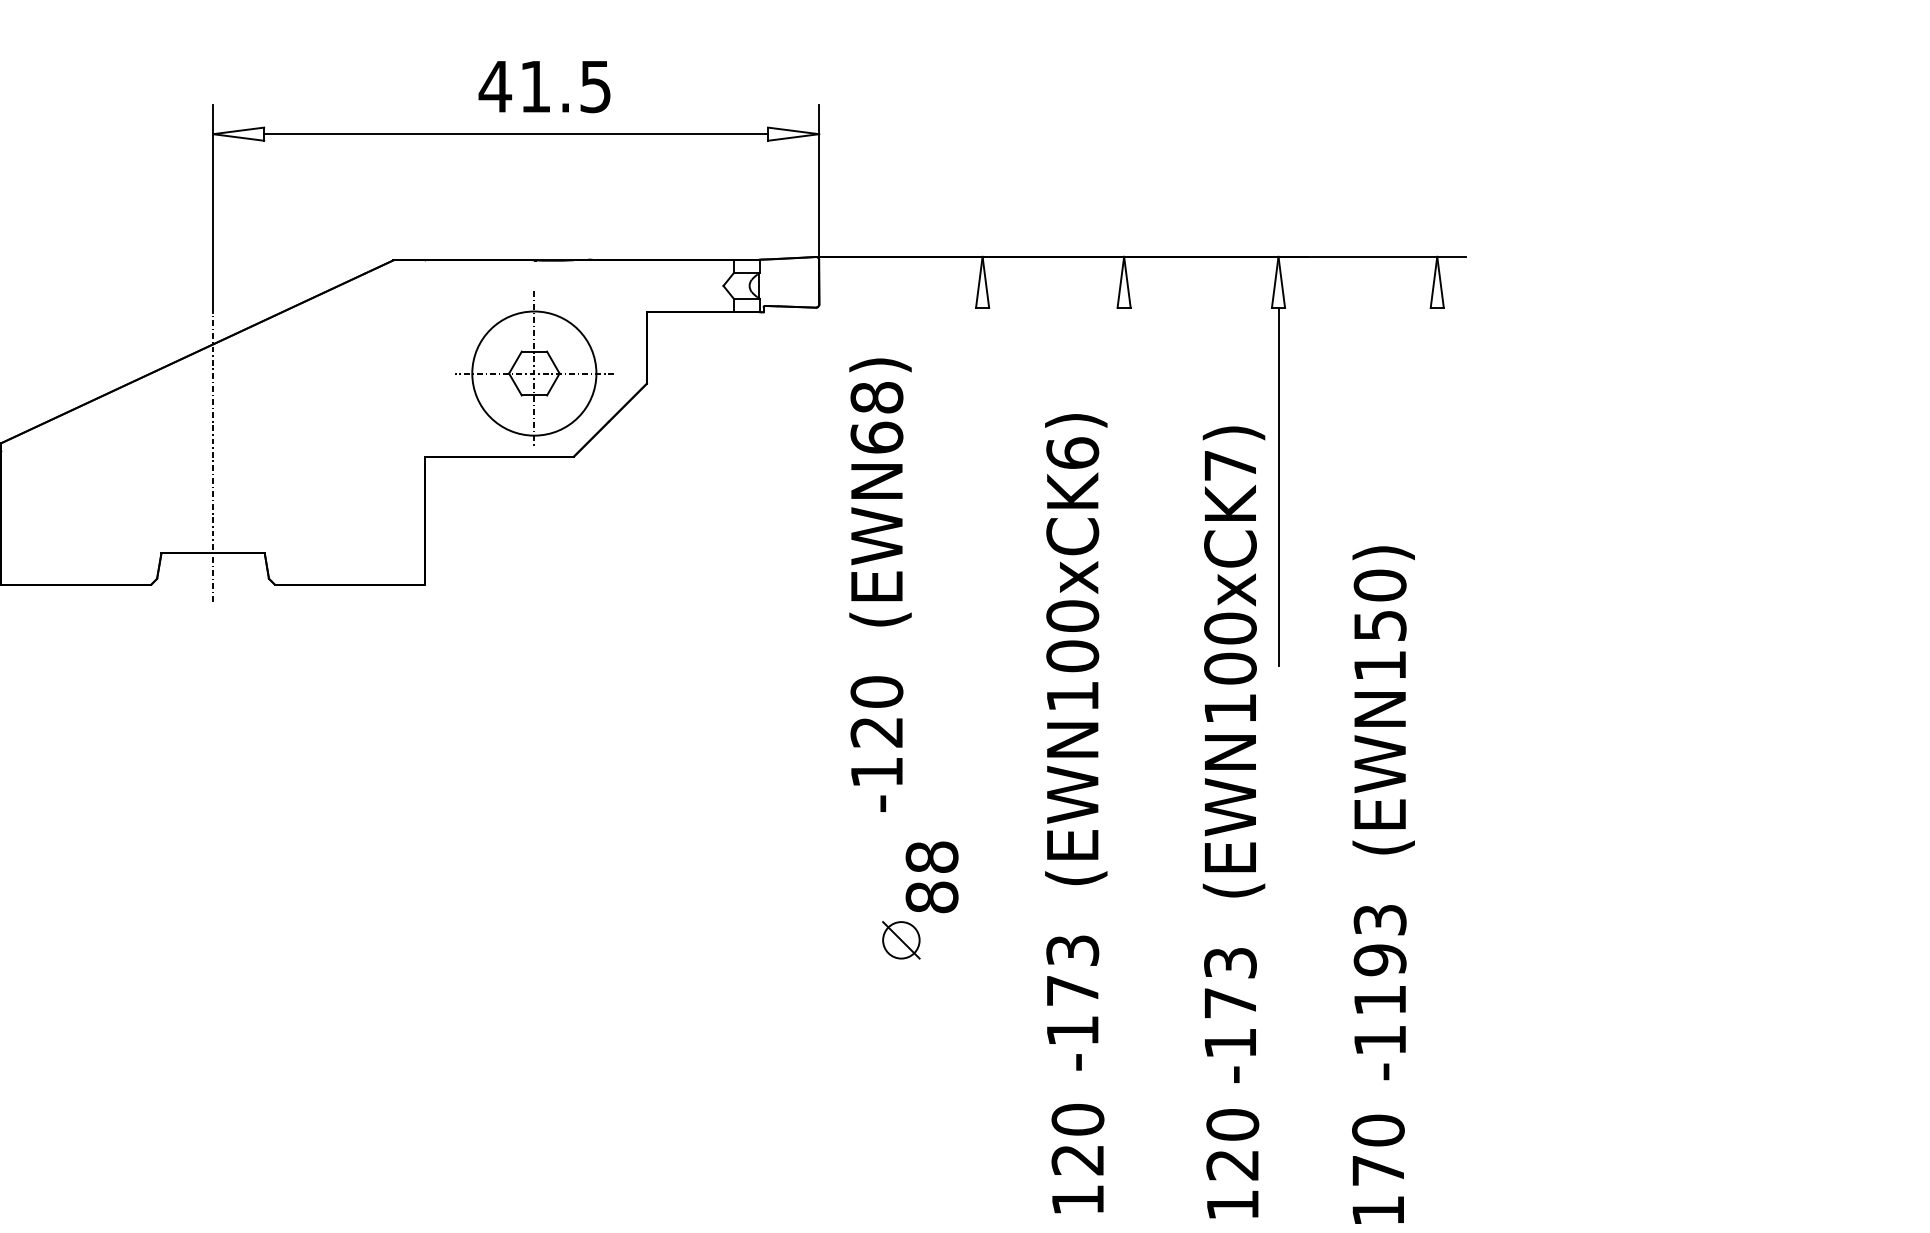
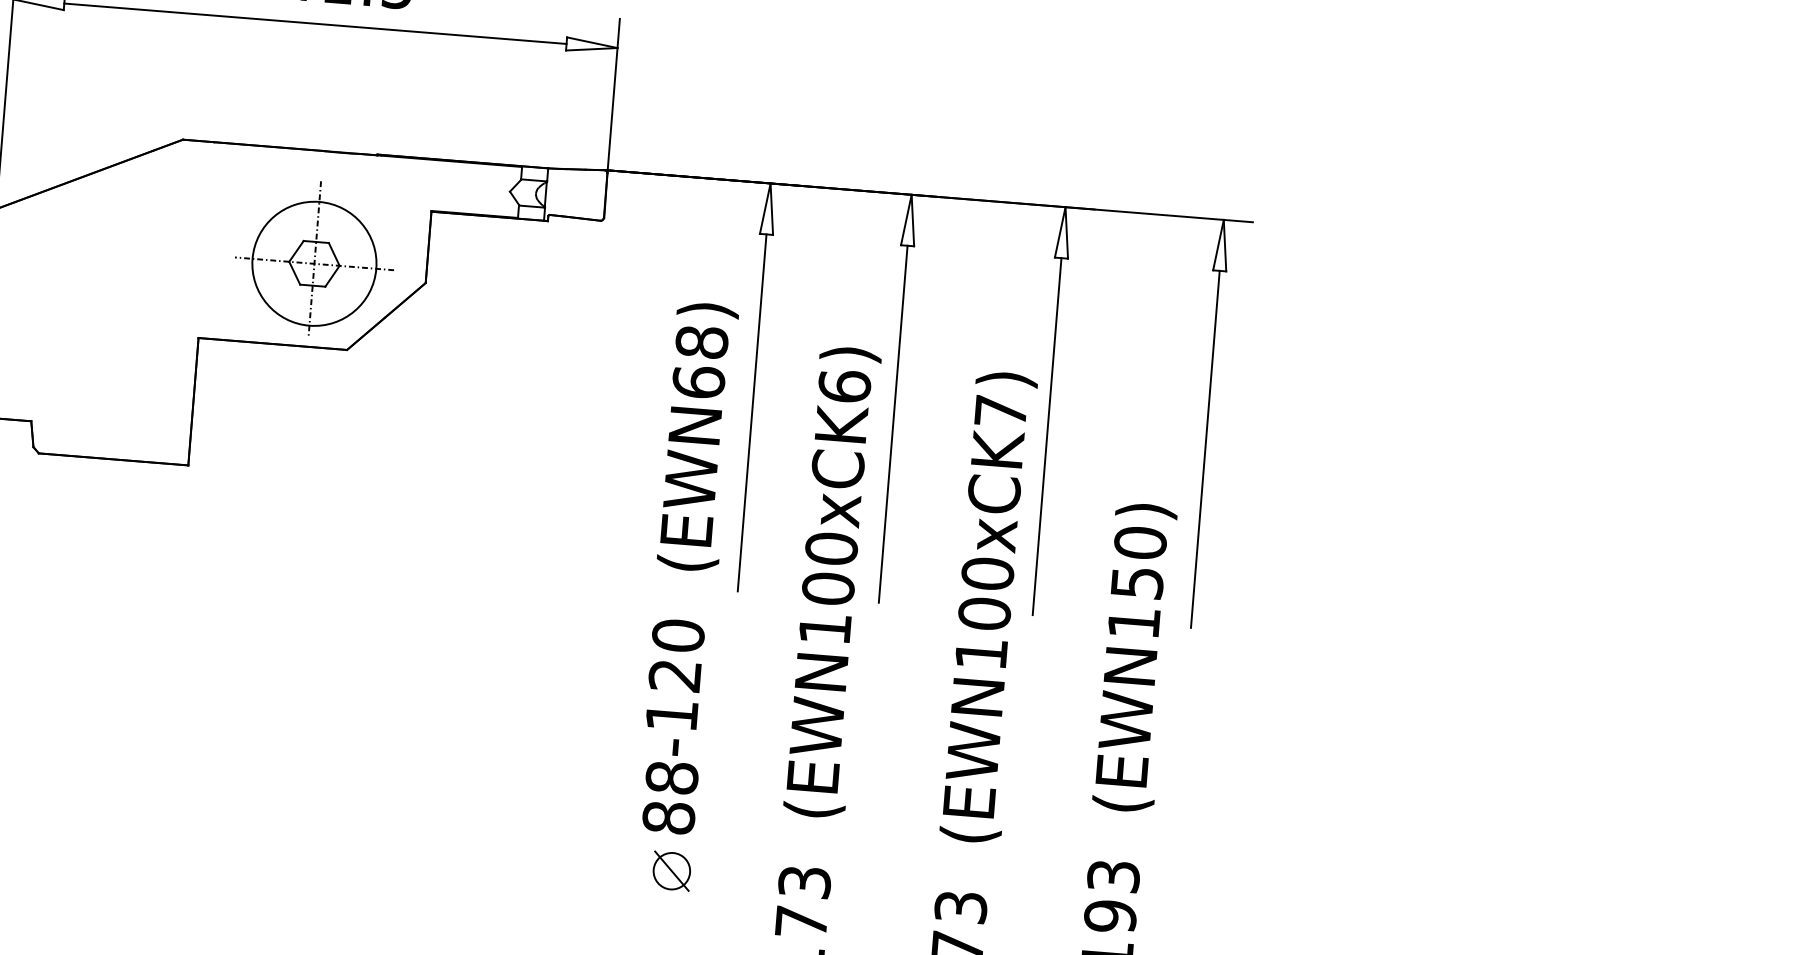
line: (982, 487) -> (752, 413), added
line: (1124, 487) -> (893, 424), added
line: (1437, 487) -> (1205, 449), added
text: (880, 584) -> (690, 528), moved
part: (901, 940) -> (672, 871), moved

